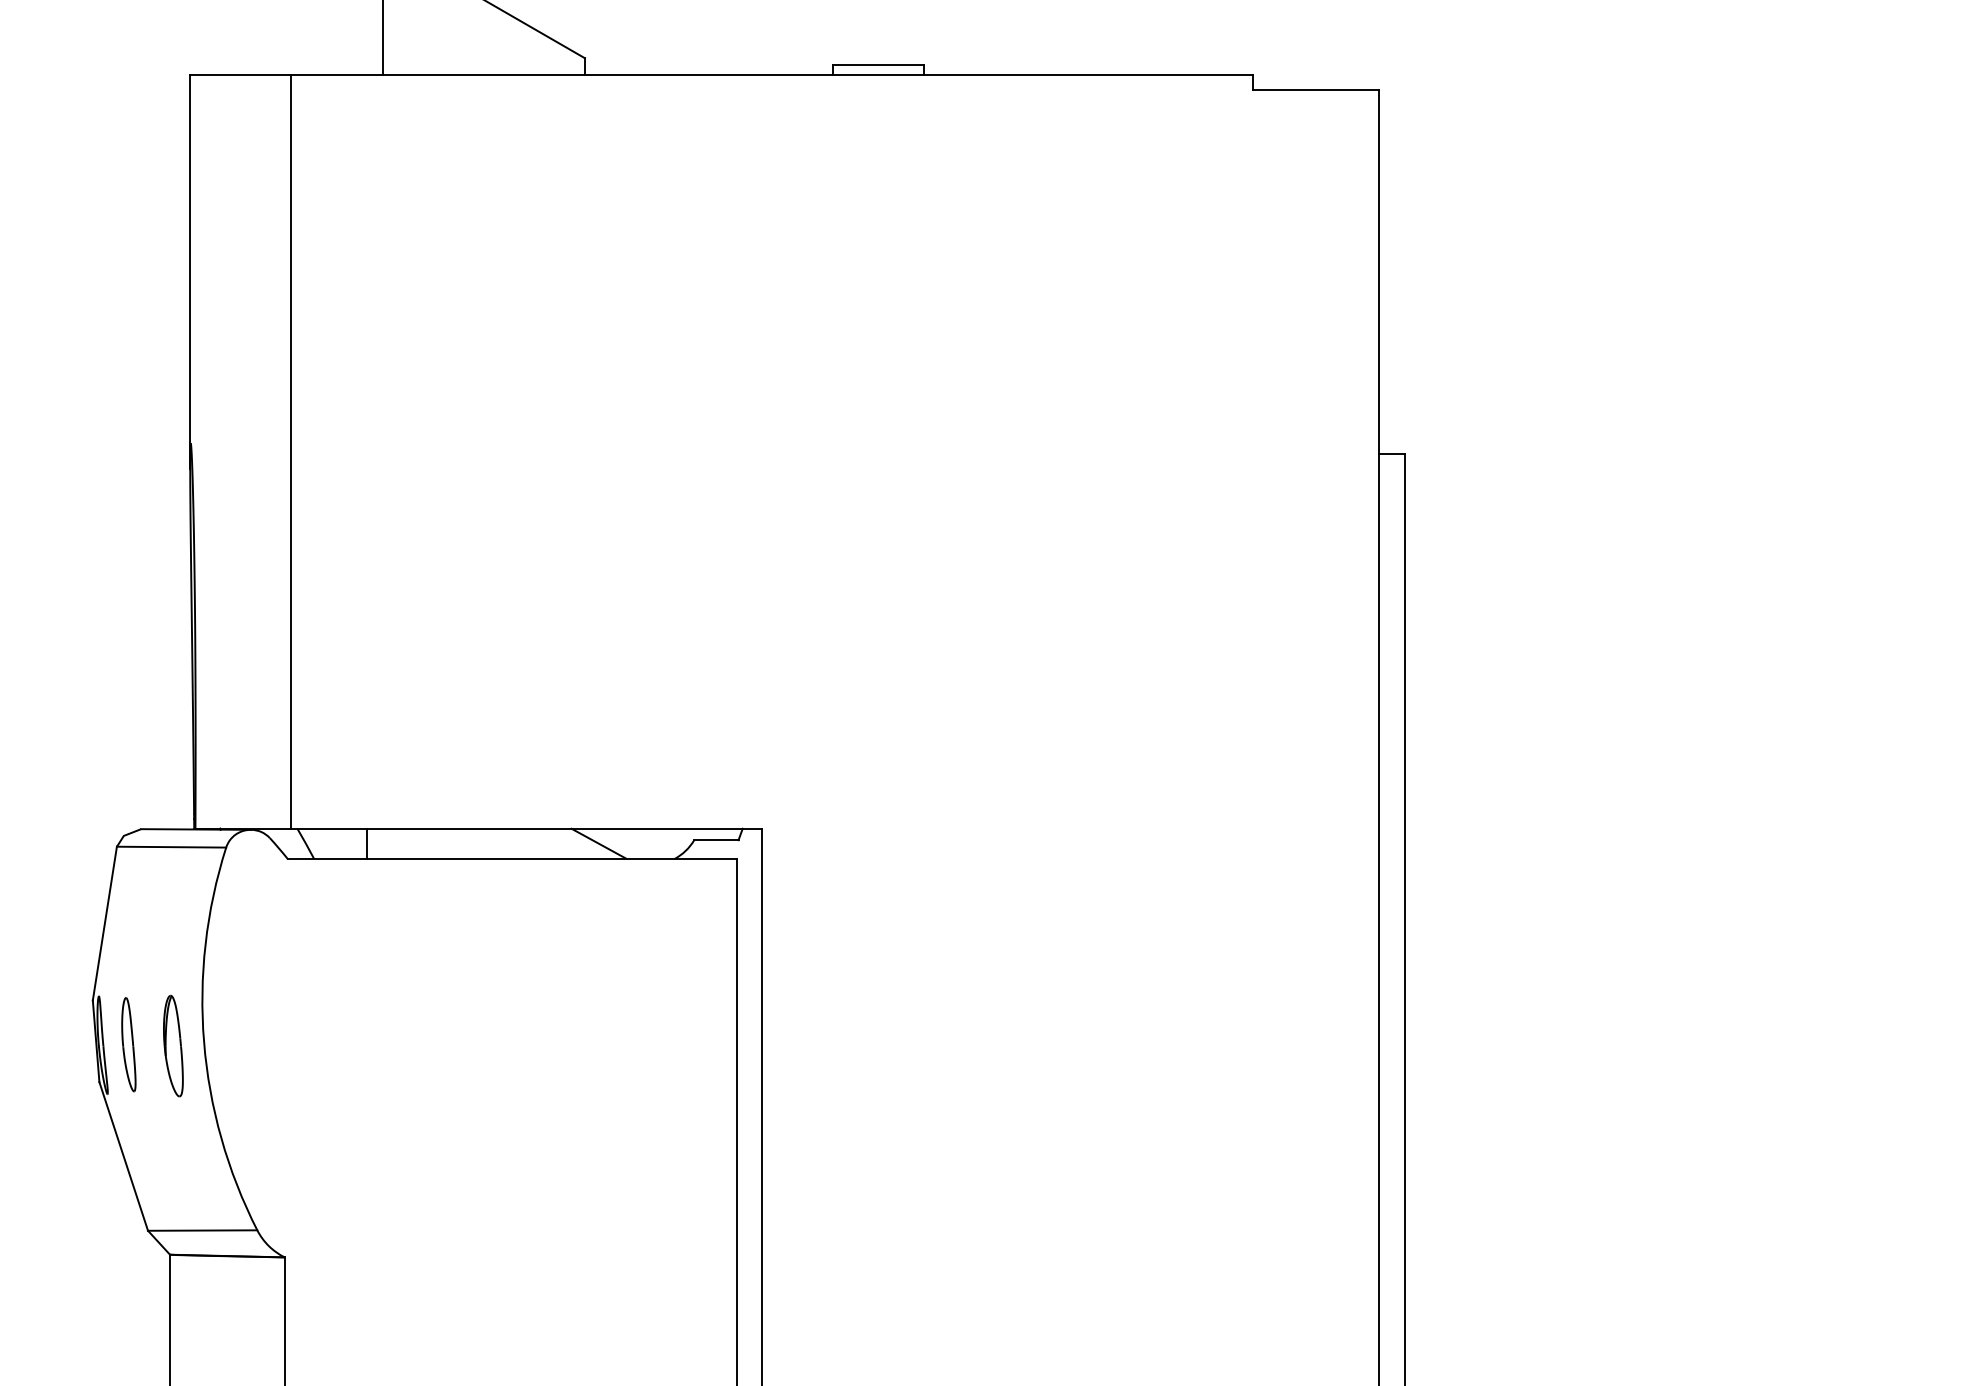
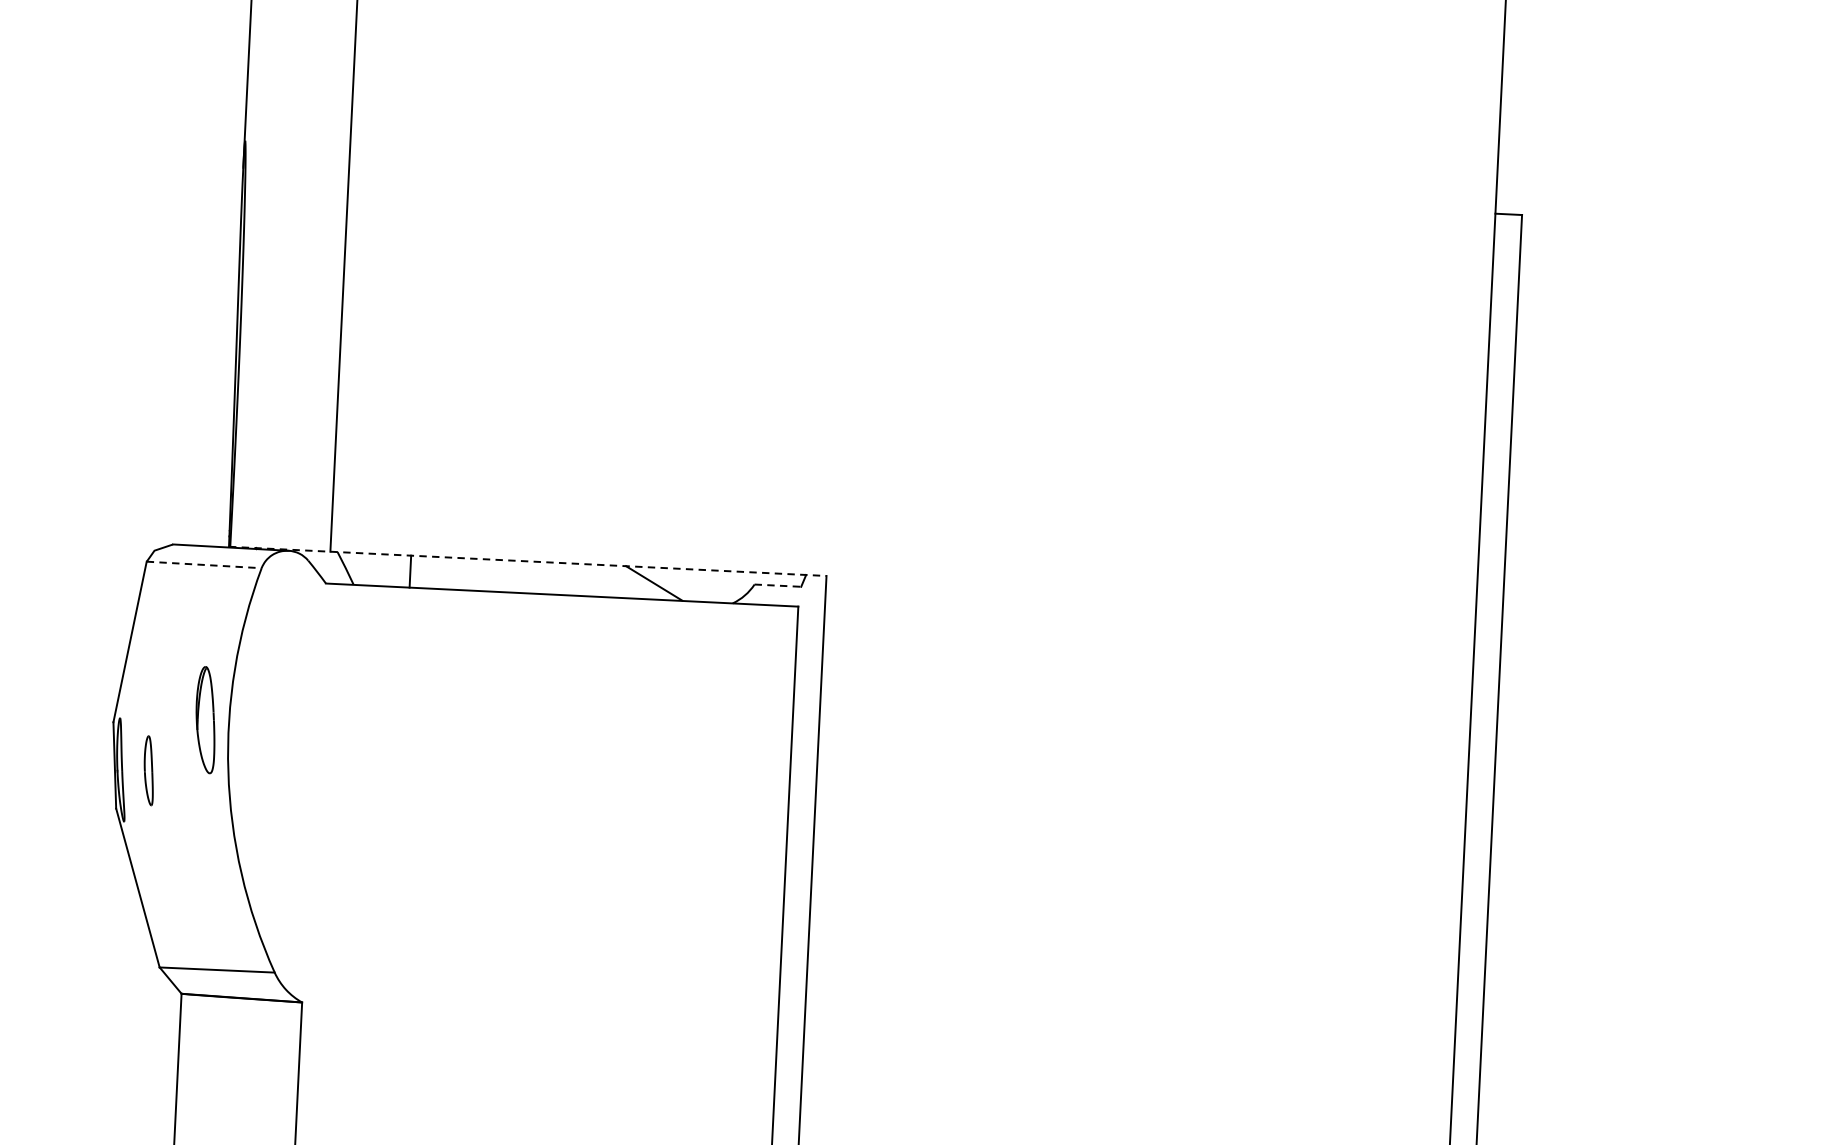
line: (478, 828) -> (528, 561), solid -> dashed
line: (716, 840) -> (777, 585), solid -> dashed
line: (171, 847) -> (204, 565), solid -> dashed
part: (128, 1044) -> (148, 770), size x0.7
part: (173, 1045) -> (206, 719), moved

